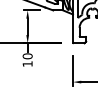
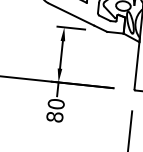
text: (27, 63) -> (54, 116), 10 -> 80

